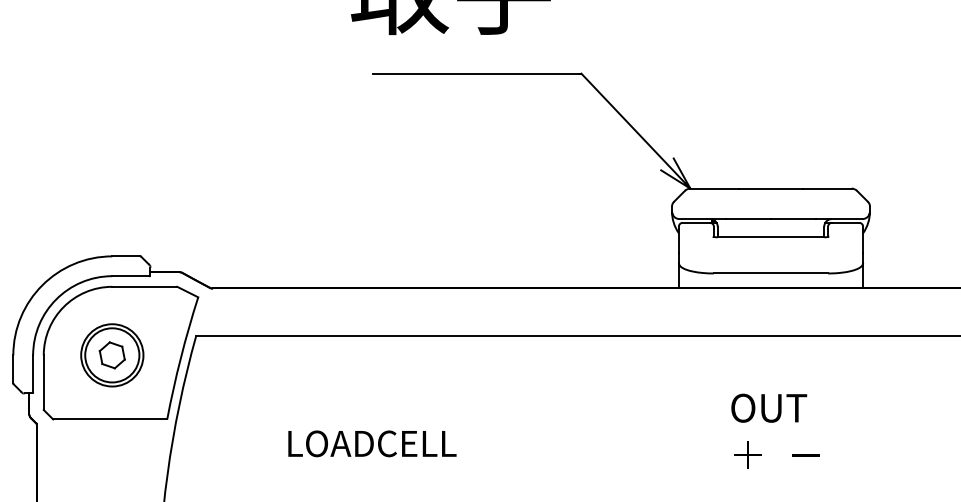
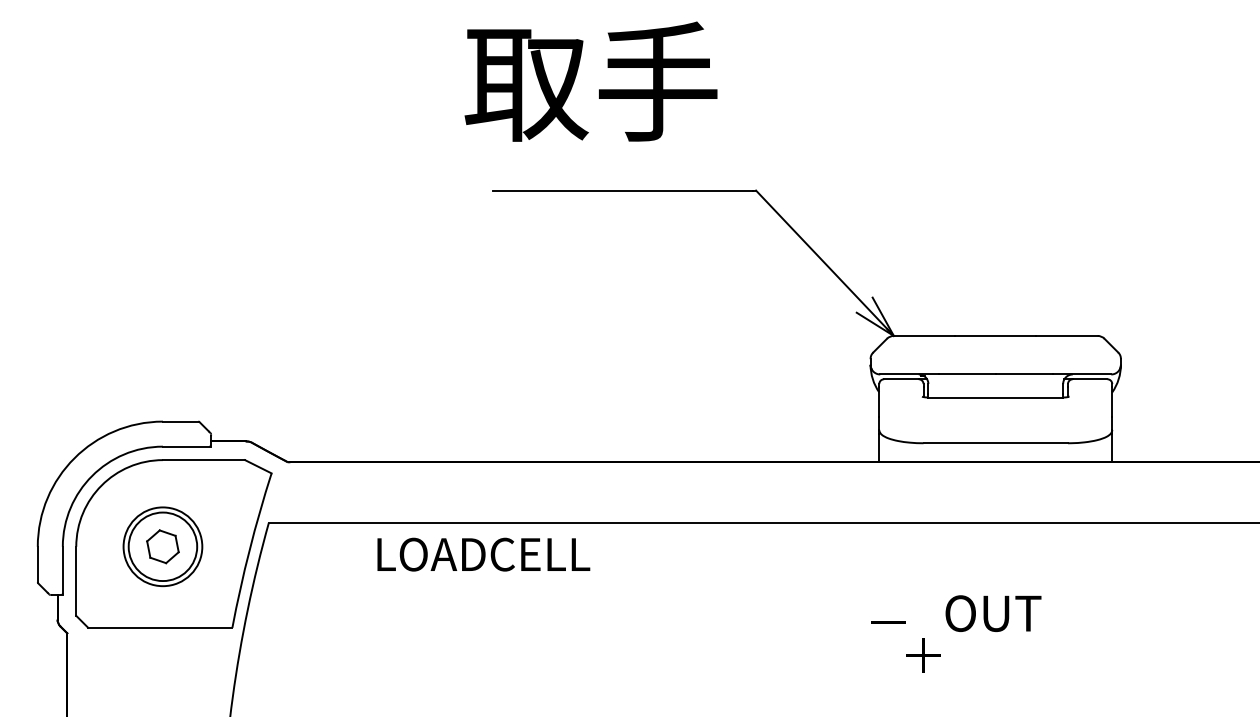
text: (372, 443) -> (483, 554), moved
text: (747, 454) -> (923, 655), moved
text: (806, 455) -> (888, 622), moved

